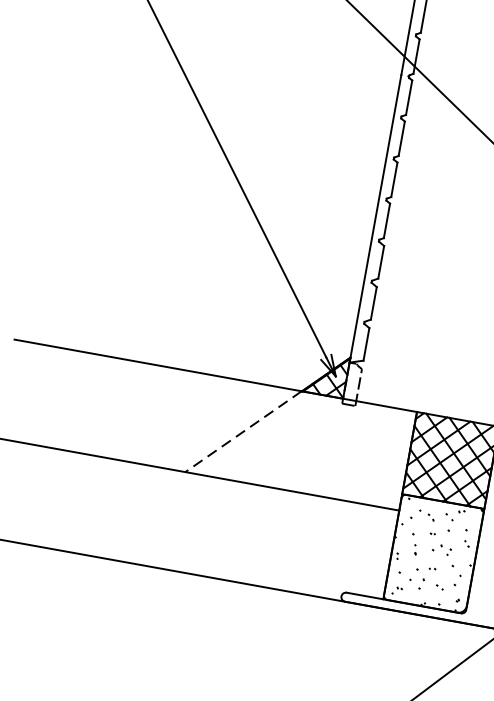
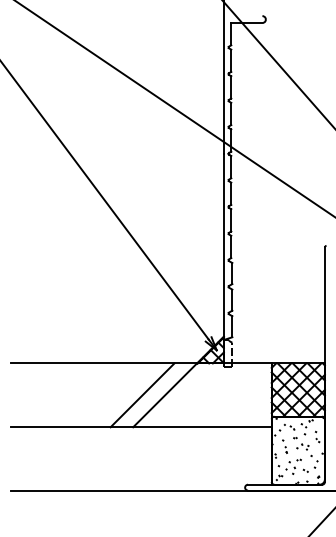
line: (208, 425) -> (142, 395), added
line: (242, 431) -> (164, 395), dashed -> solid

